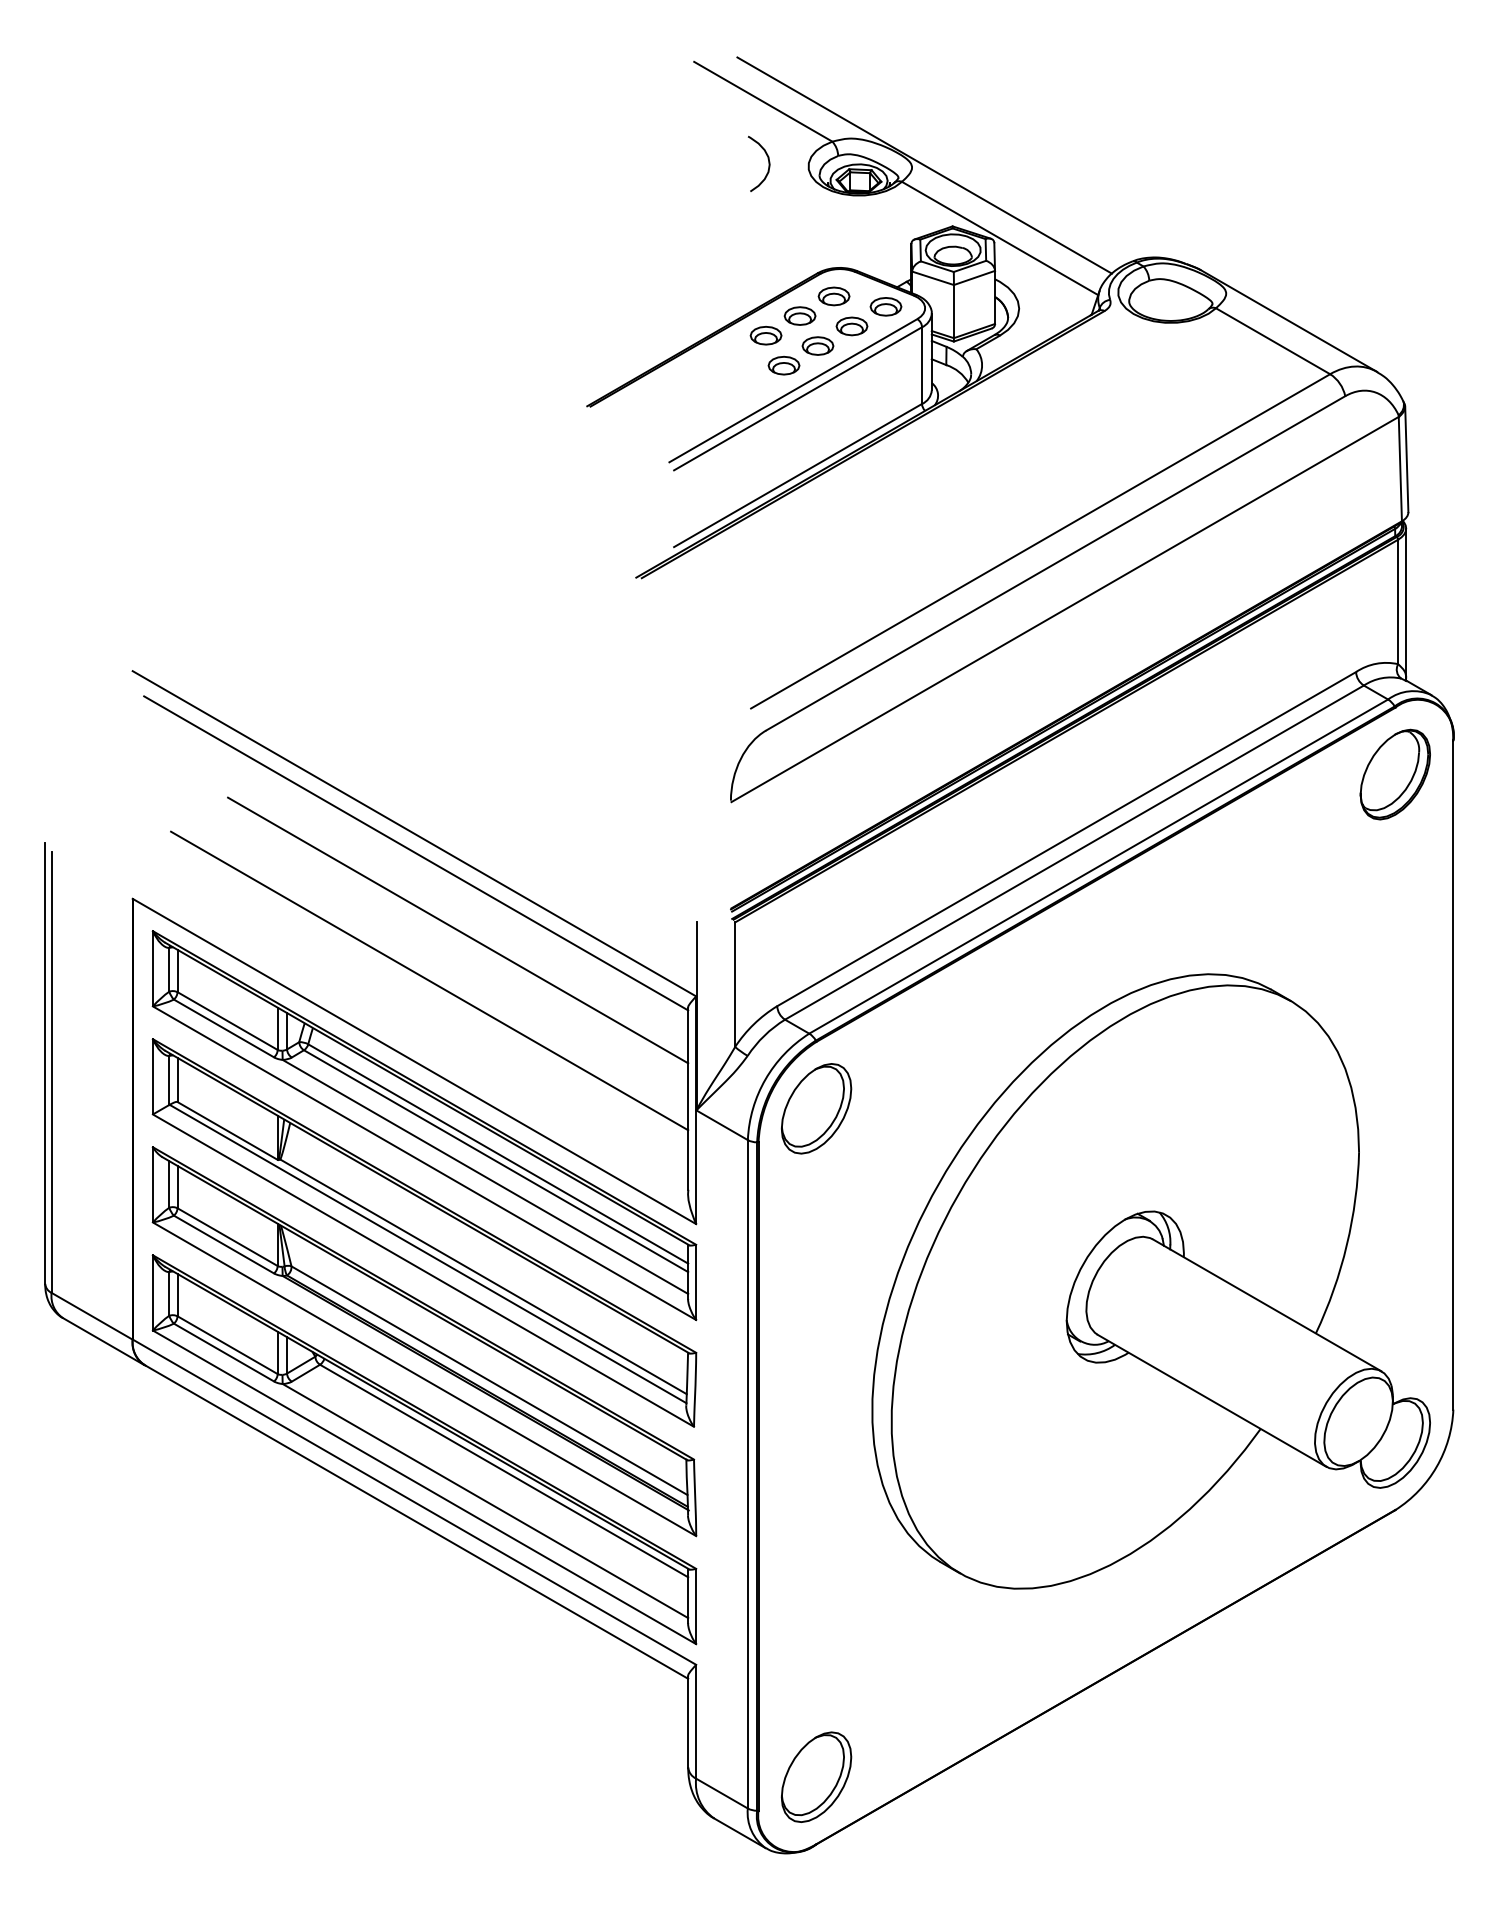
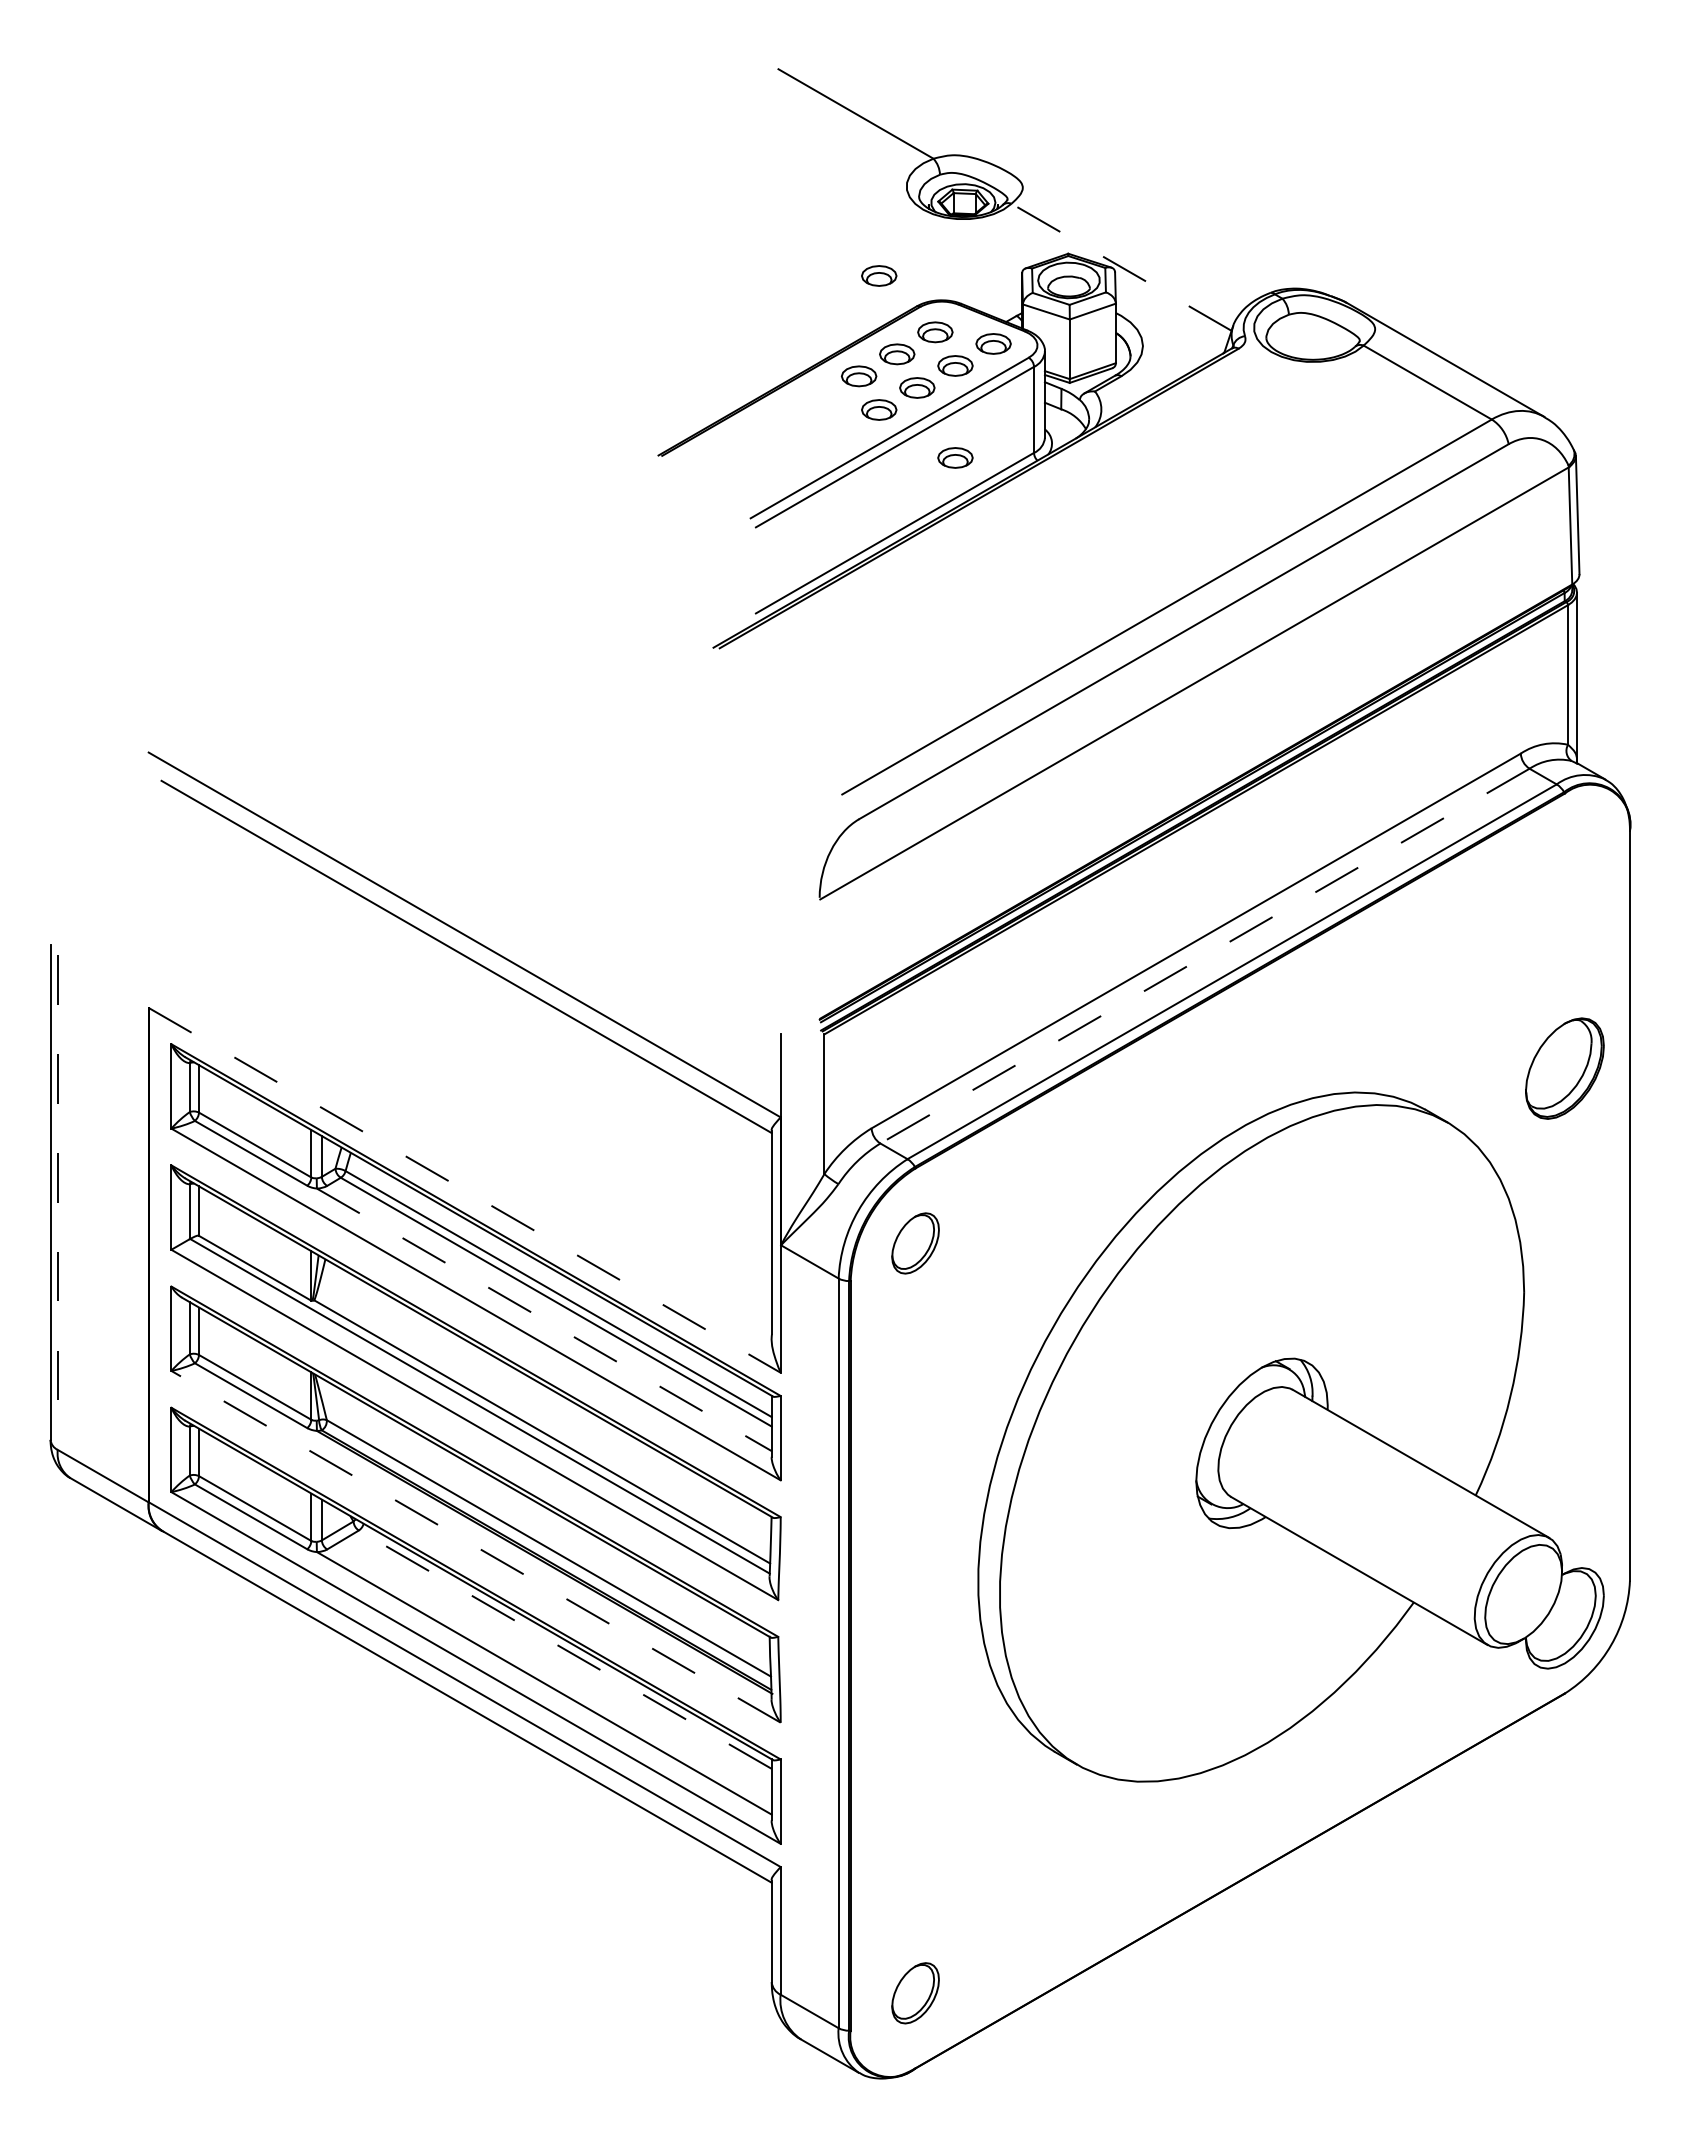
curve: (768, 162) -> (861, 182), removed
line: (924, 165) -> (1036, 185), removed
line: (1000, 238) -> (1121, 267), solid -> dashed
part: (784, 245) -> (879, 275), added
part: (852, 408) -> (955, 457), added
part: (1395, 774) -> (1564, 1068), moved
line: (1074, 852) -> (1204, 956), solid -> dashed
line: (457, 930) -> (513, 1043), removed
line: (429, 980) -> (481, 1099), removed
line: (414, 1061) -> (464, 1190), solid -> dashed
line: (51, 1073) -> (57, 1203), solid -> dashed
part: (816, 1108) -> (915, 1243), size x0.6
line: (485, 1176) -> (544, 1319), solid -> dashed
line: (424, 1379) -> (476, 1546), solid -> dashed
line: (503, 1470) -> (564, 1649), solid -> dashed
part: (816, 1777) -> (915, 1993), size x0.6

